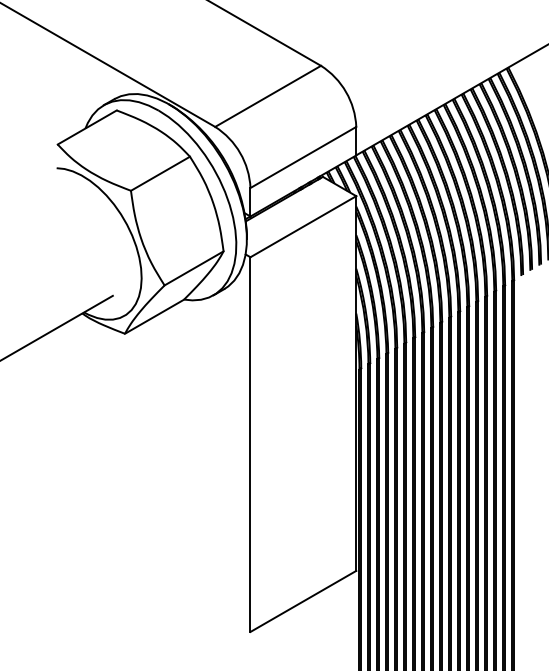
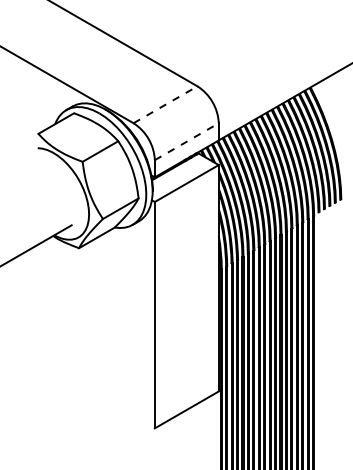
line: (268, 95) -> (165, 104), solid -> dashed
line: (302, 157) -> (186, 141), solid -> dashed

